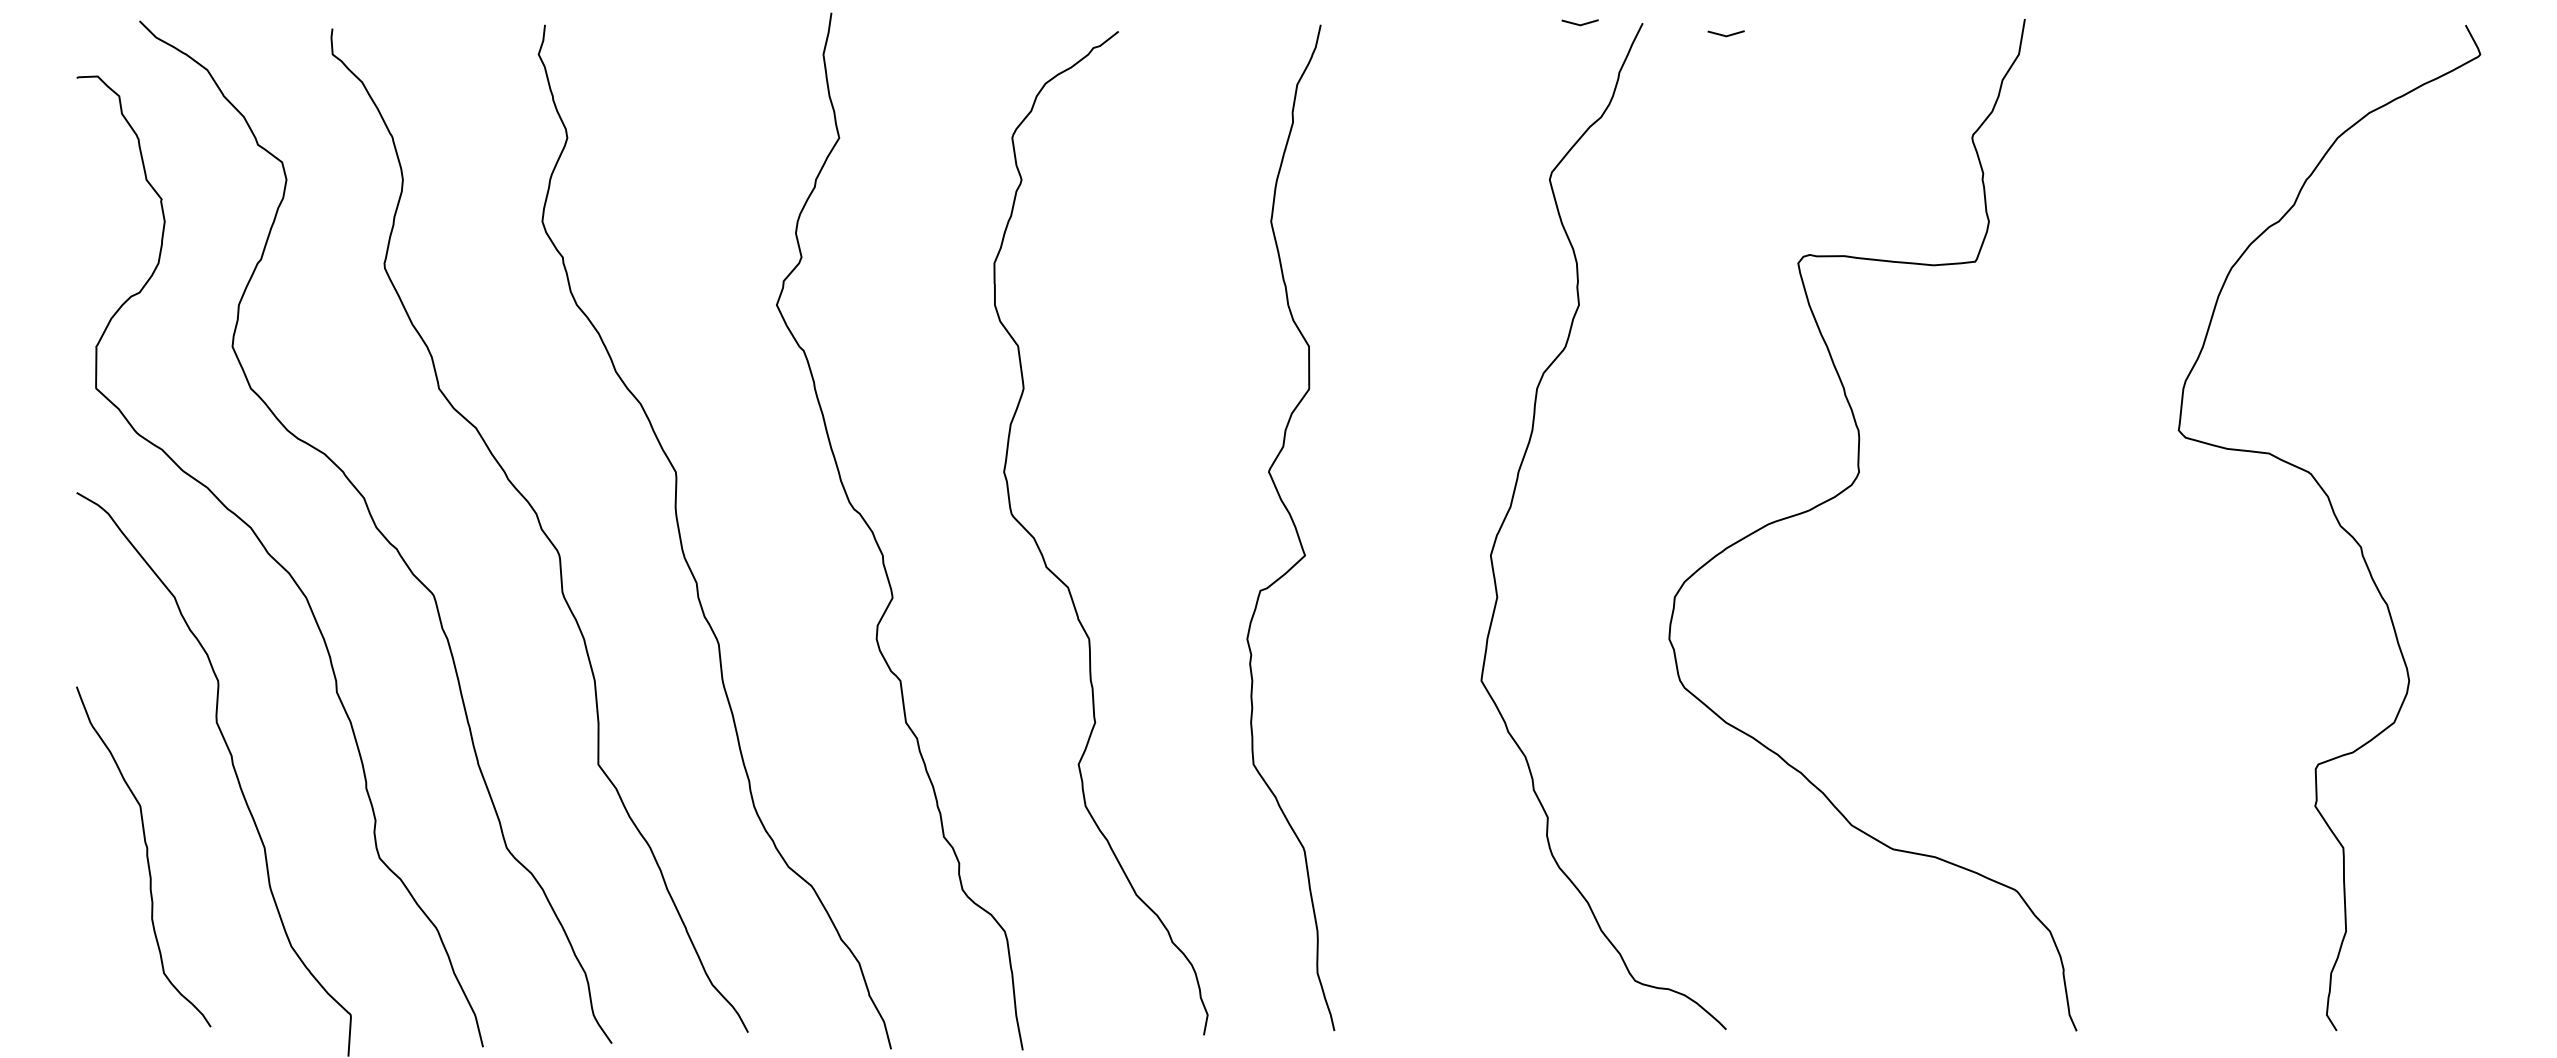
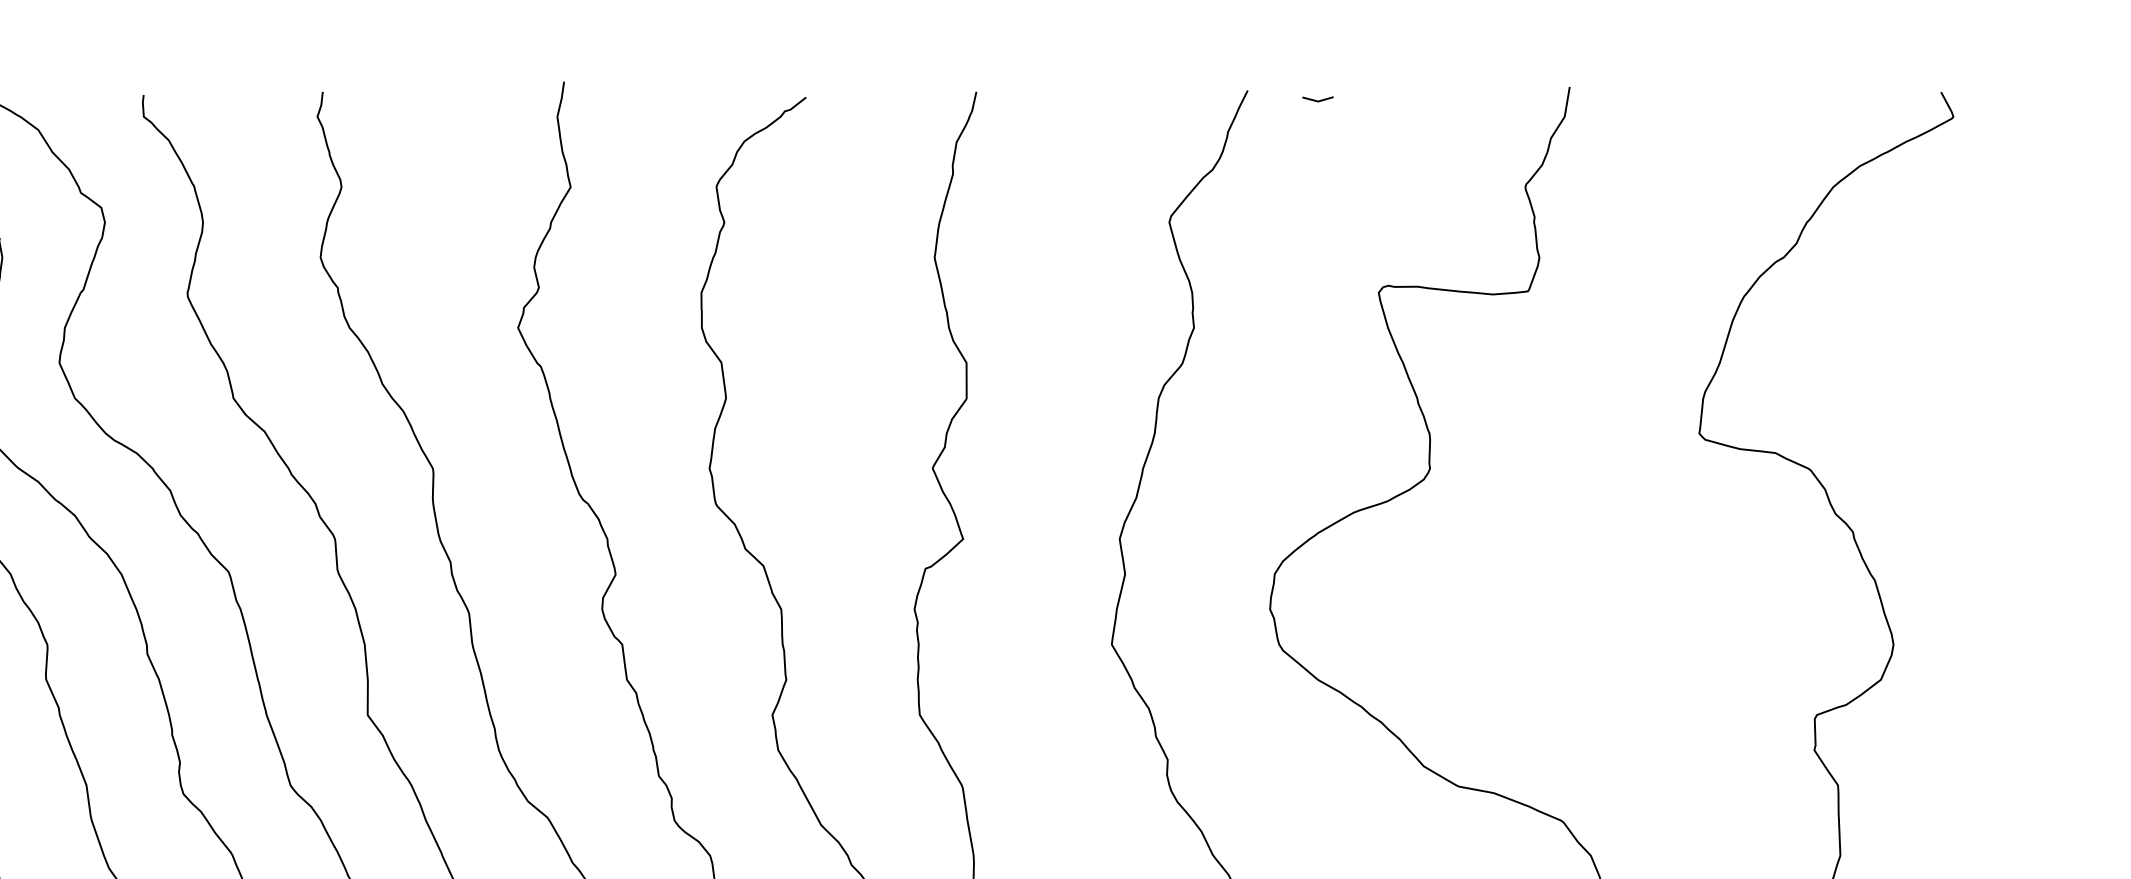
line: (1578, 23) -> (1193, 90), removed

